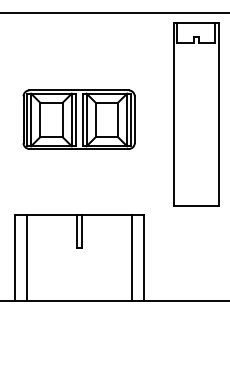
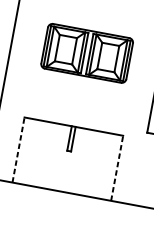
line: (26, 257) -> (27, 151), removed
line: (132, 257) -> (108, 166), removed
line: (14, 258) -> (18, 150), solid -> dashed
line: (144, 258) -> (117, 168), solid -> dashed

